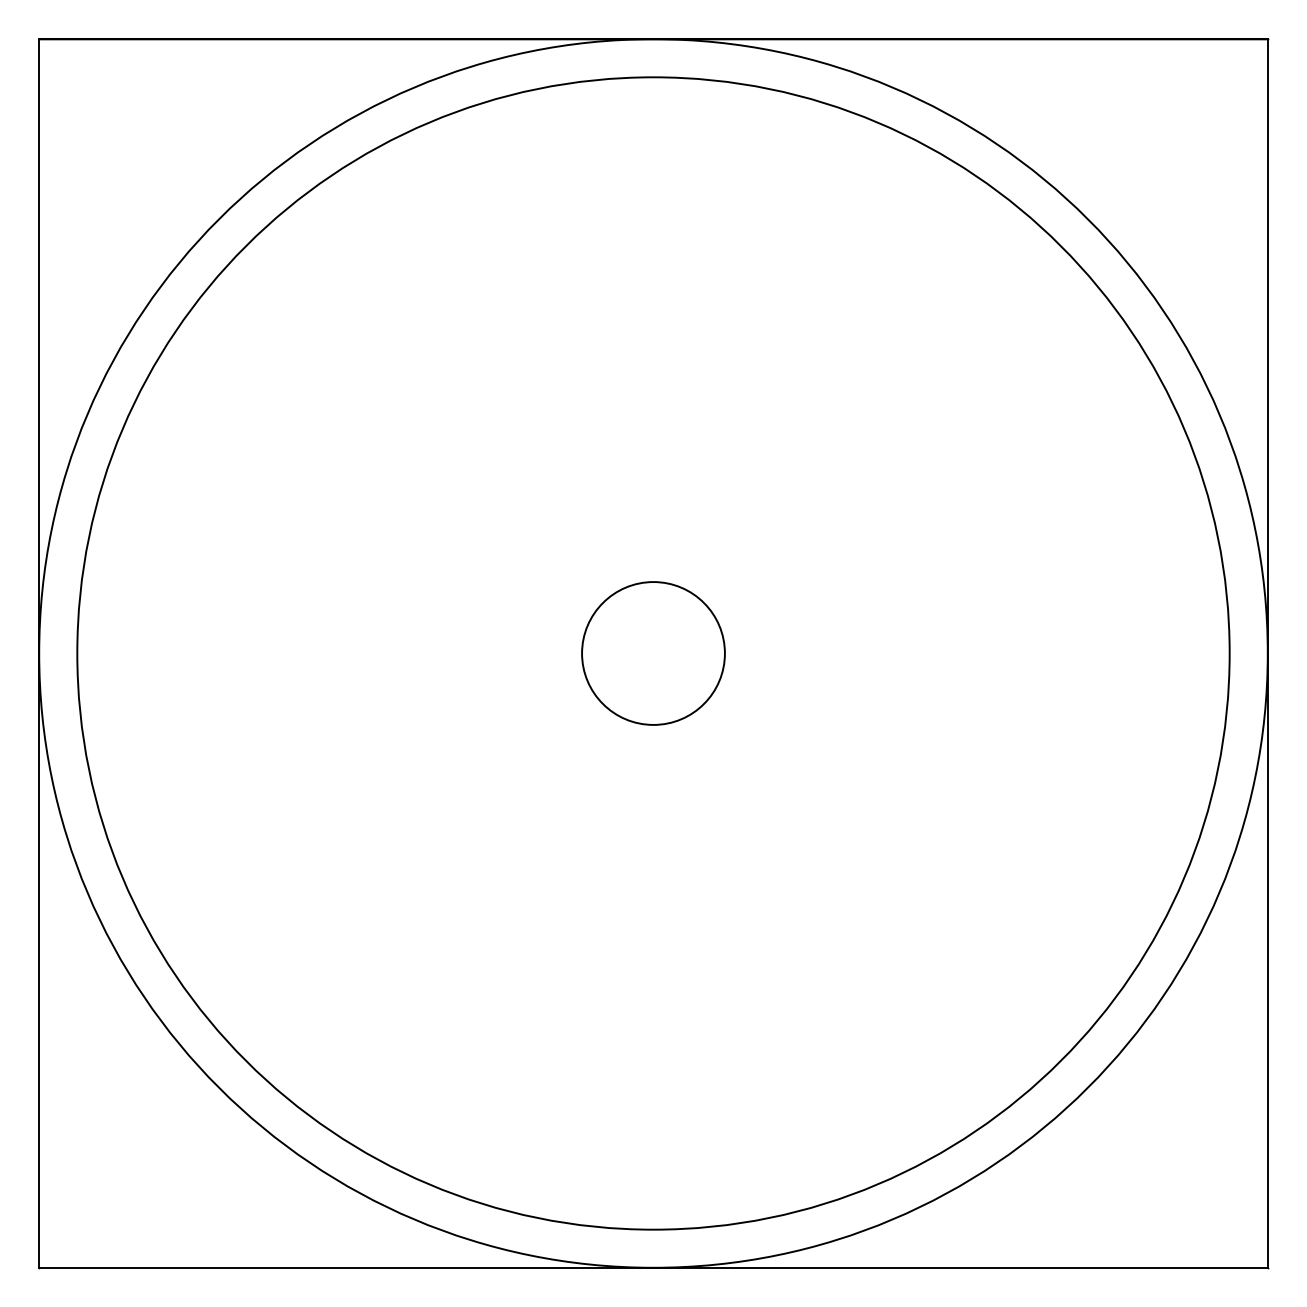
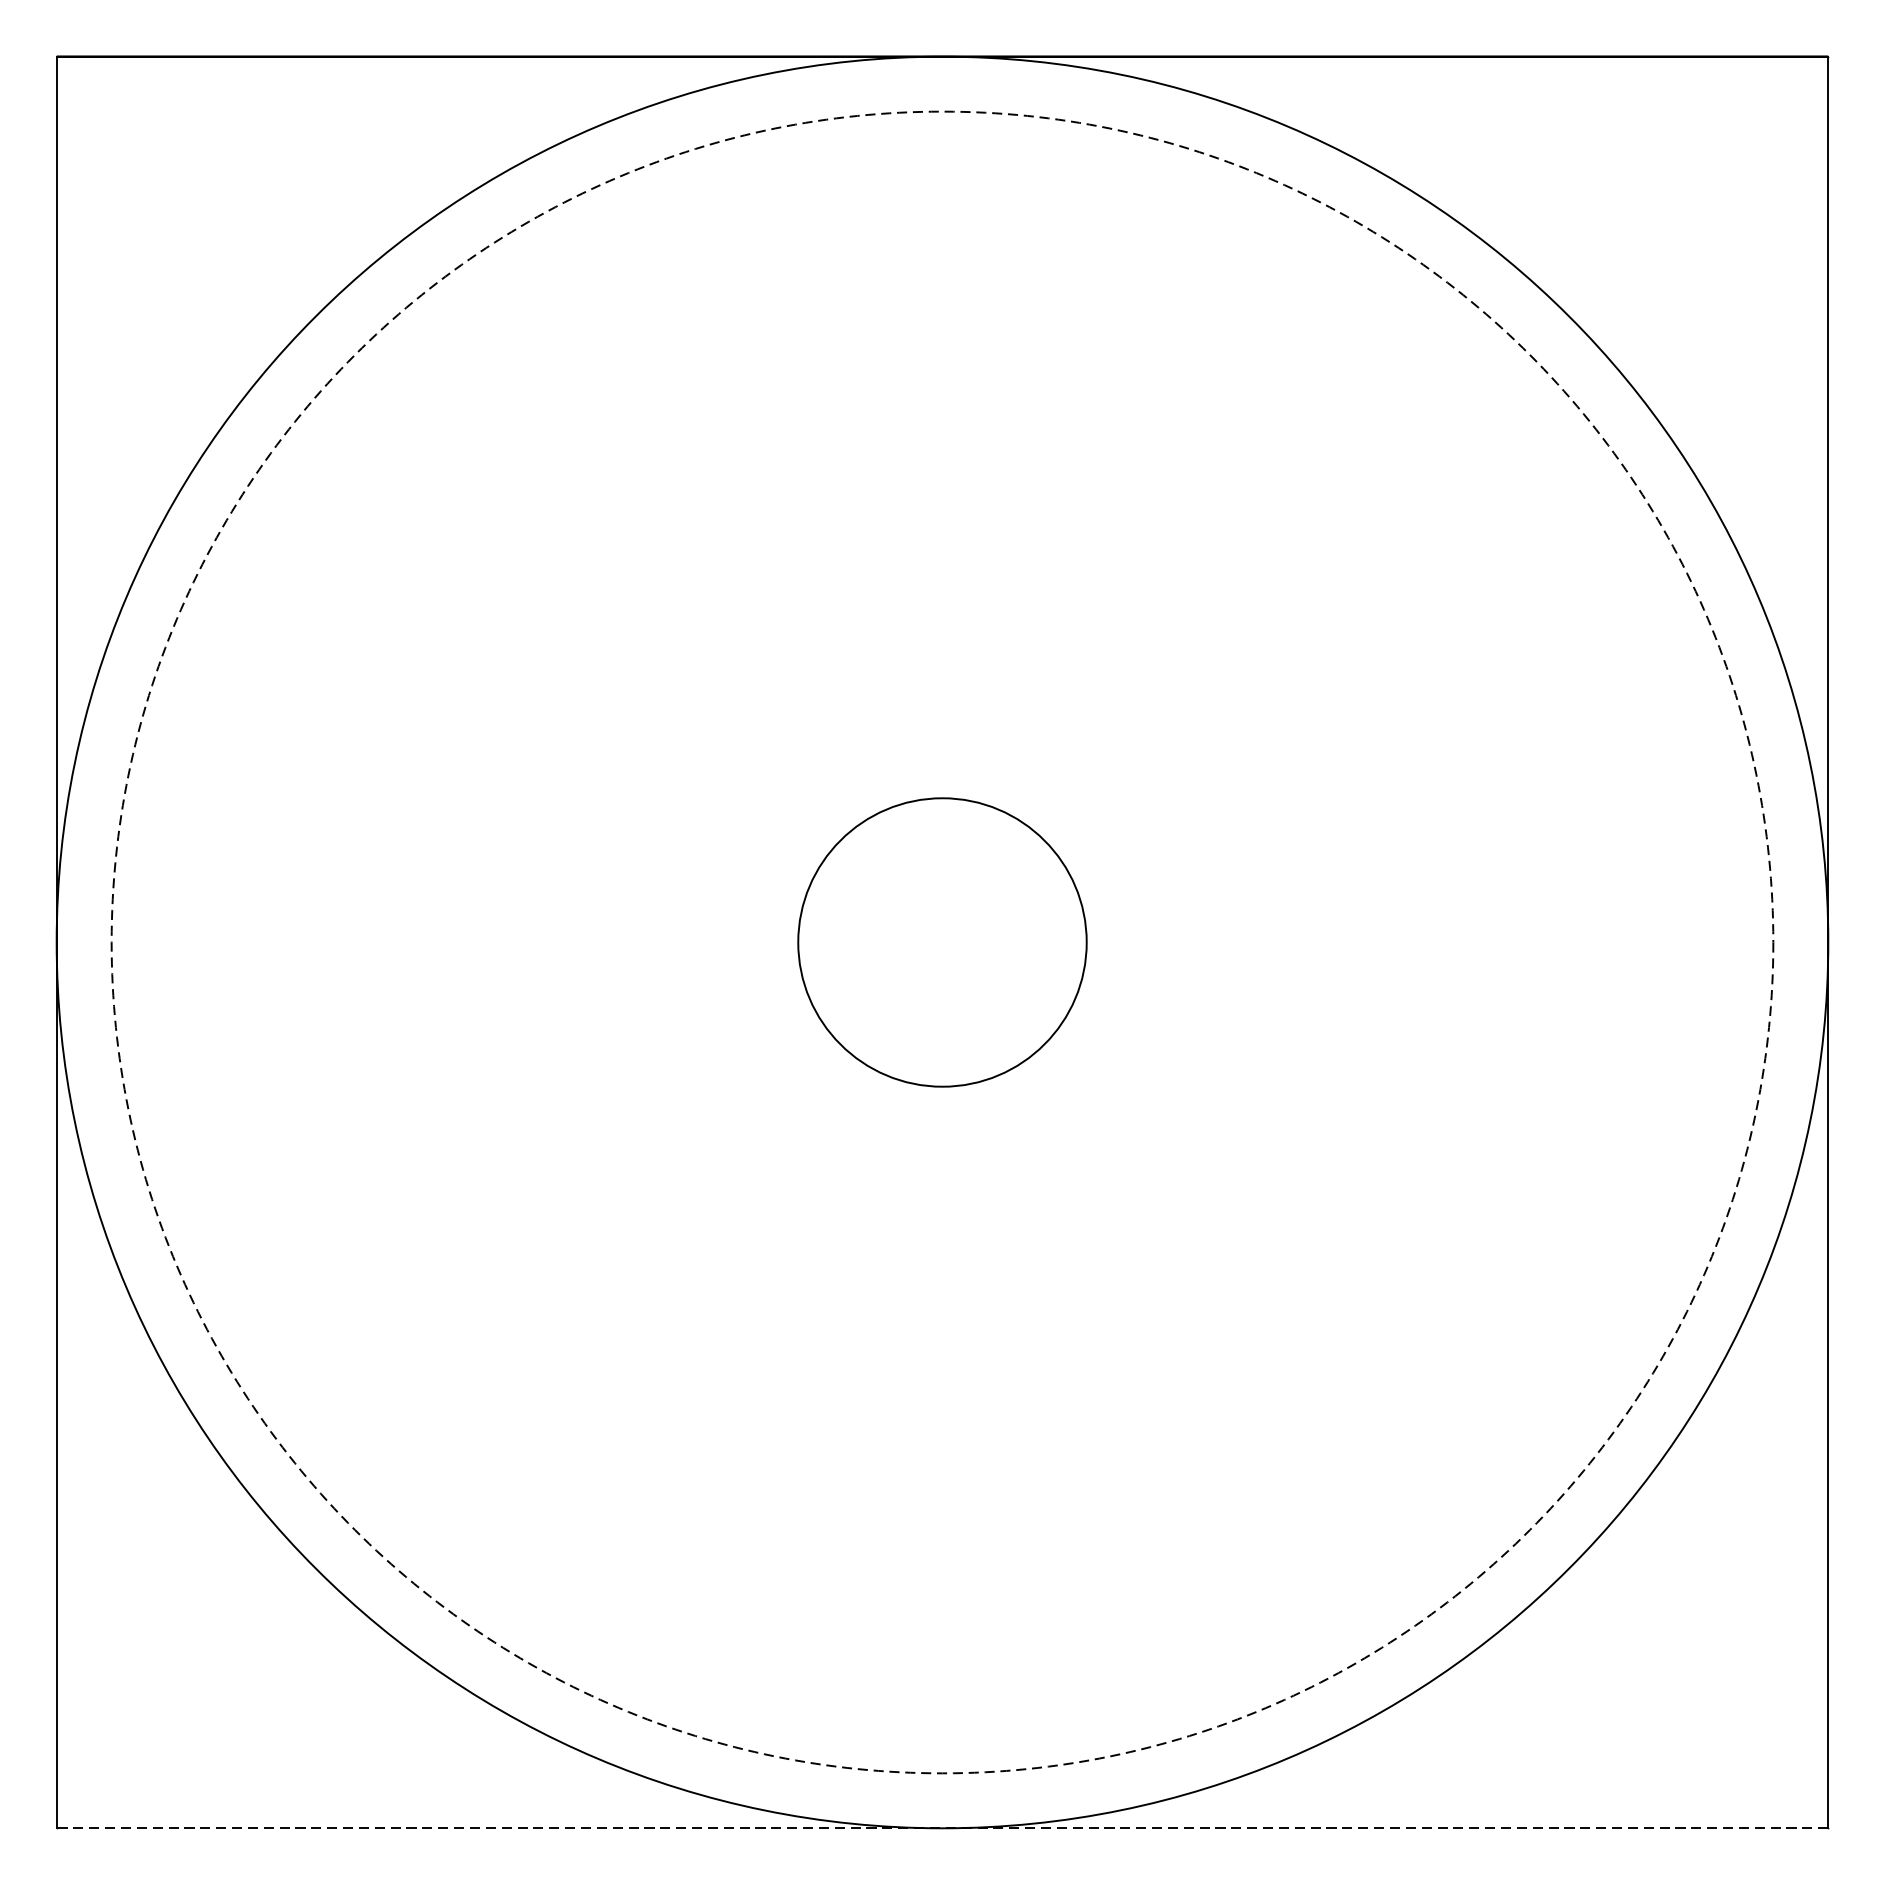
circle: (653, 653) -> (942, 942), size x1.4
circle: (653, 653) -> (942, 942), solid -> dashed
line: (653, 1267) -> (942, 1827), solid -> dashed

